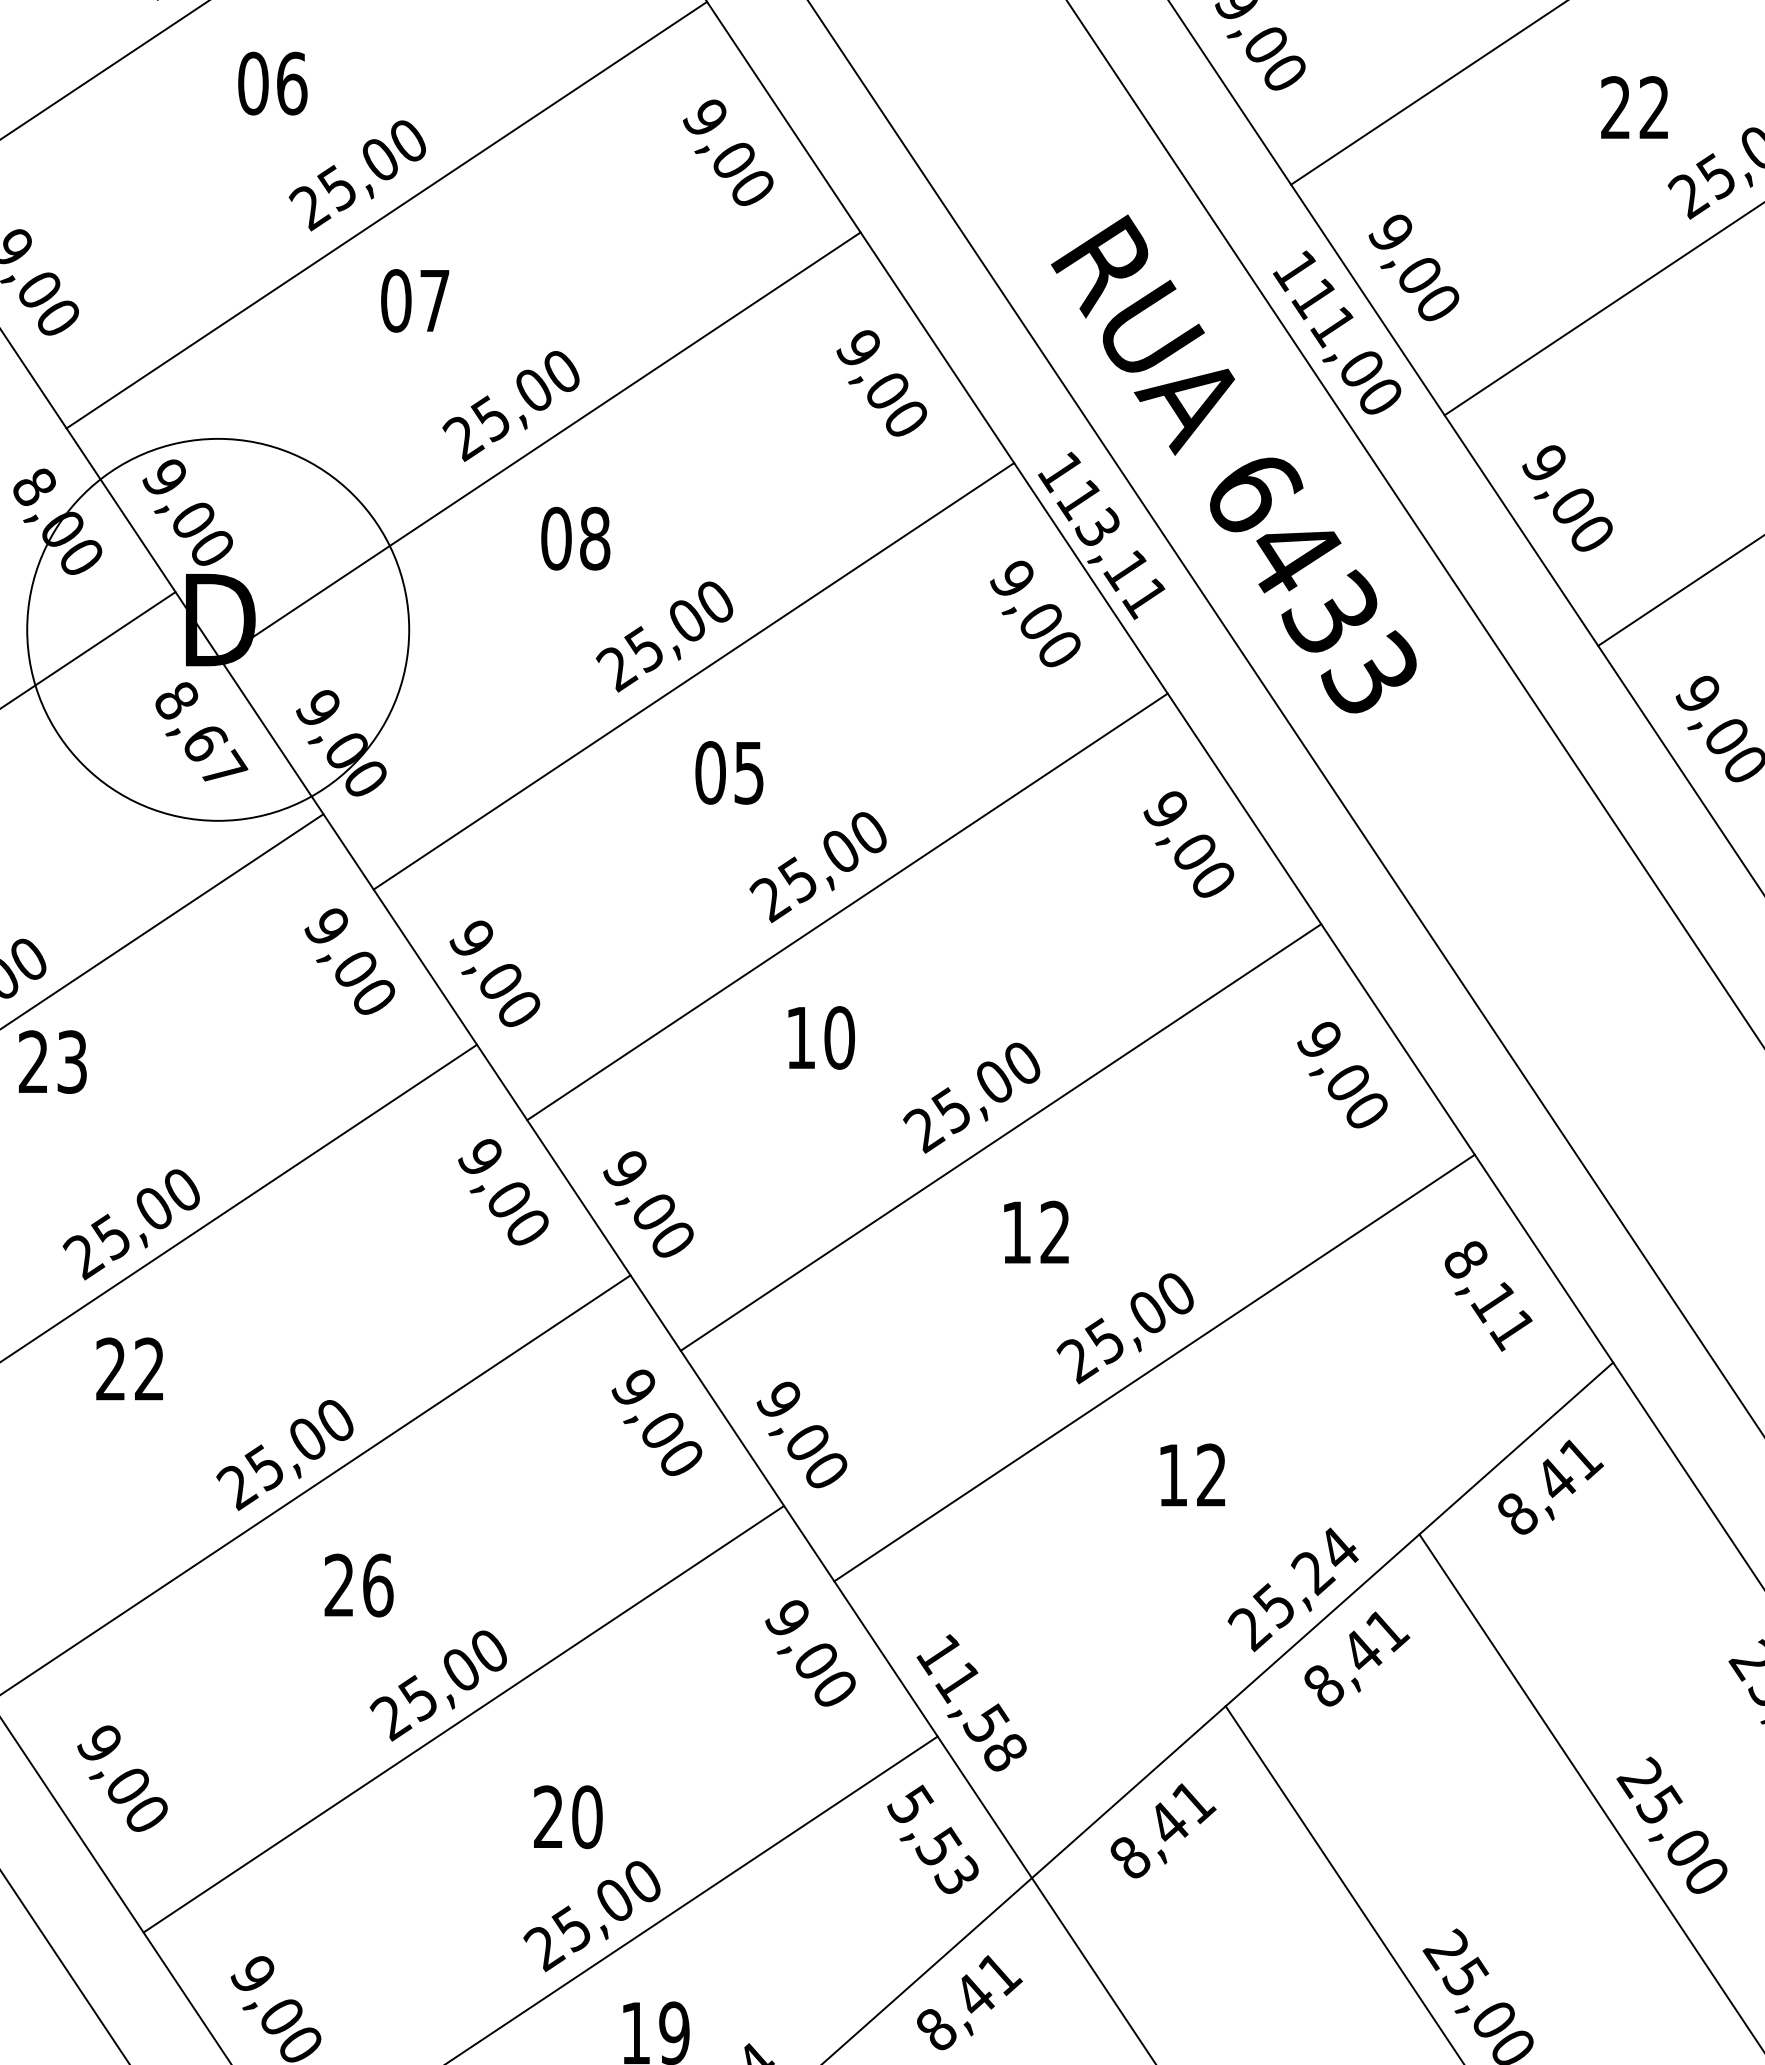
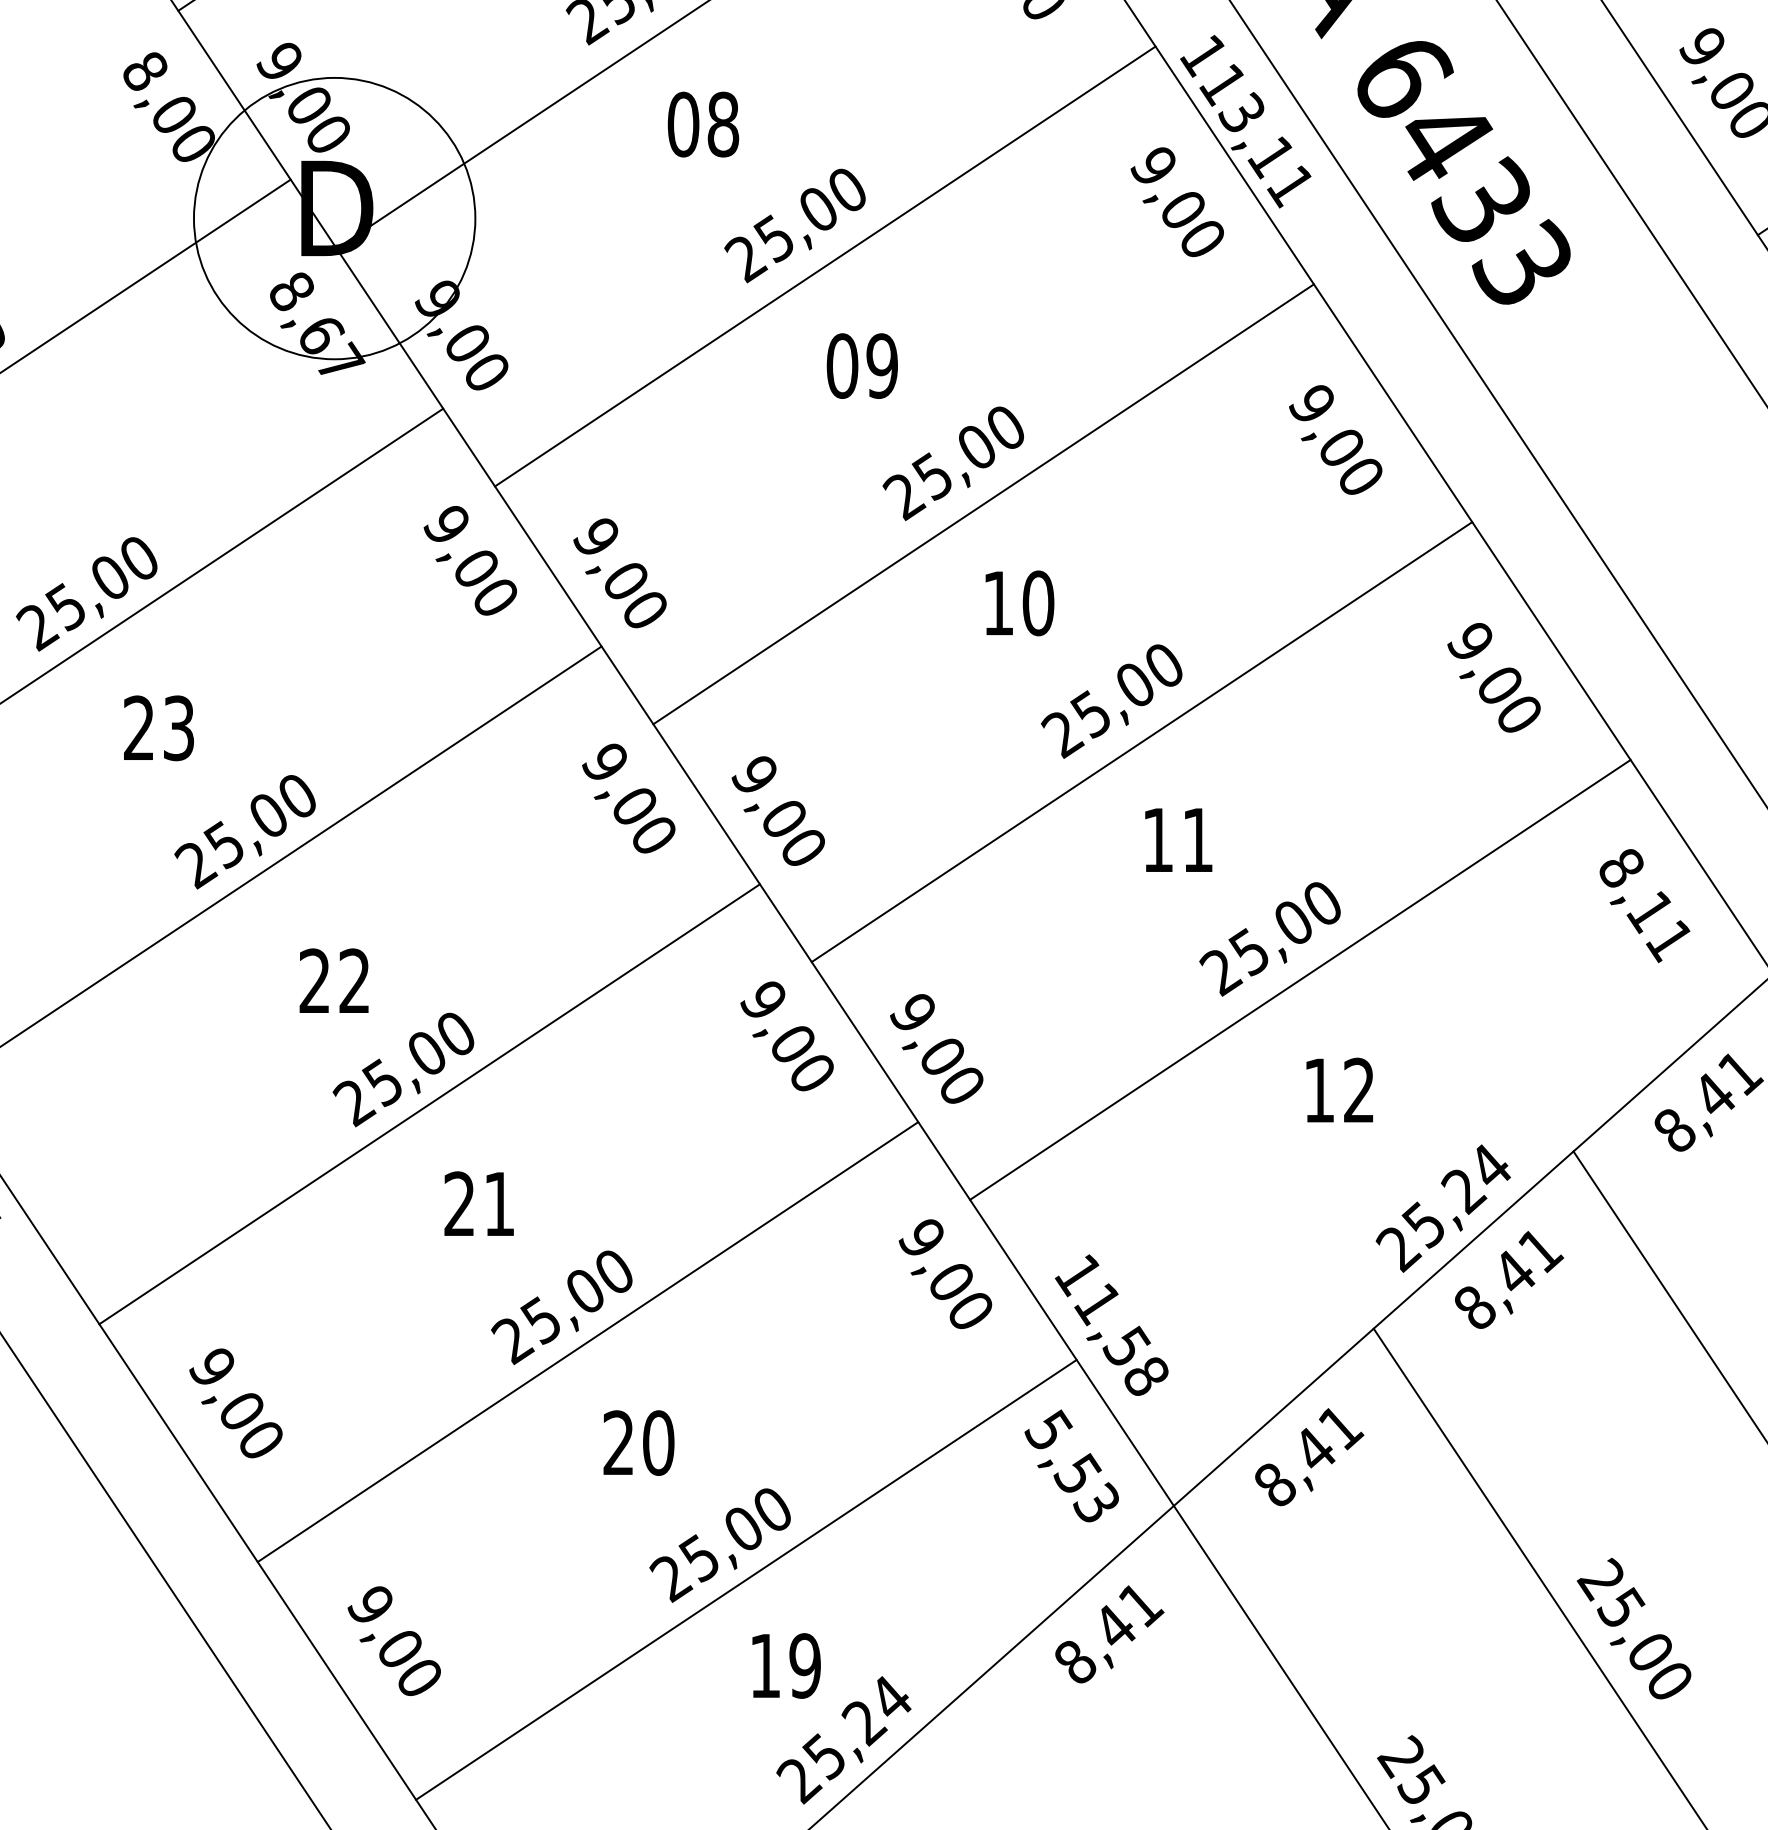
circle: (217, 629) -> (333, 218), size x0.71
text: (748, 772) -> (881, 365), 05 -> 09
text: (821, 1037) -> (1019, 602), moved
text: (52, 1061) -> (158, 727), moved
text: (1054, 1231) -> (1197, 839), 12 -> 11
text: (129, 1368) -> (333, 980), moved
text: (378, 1585) -> (499, 1204), 26 -> 21
text: (568, 1817) -> (639, 1443), moved

